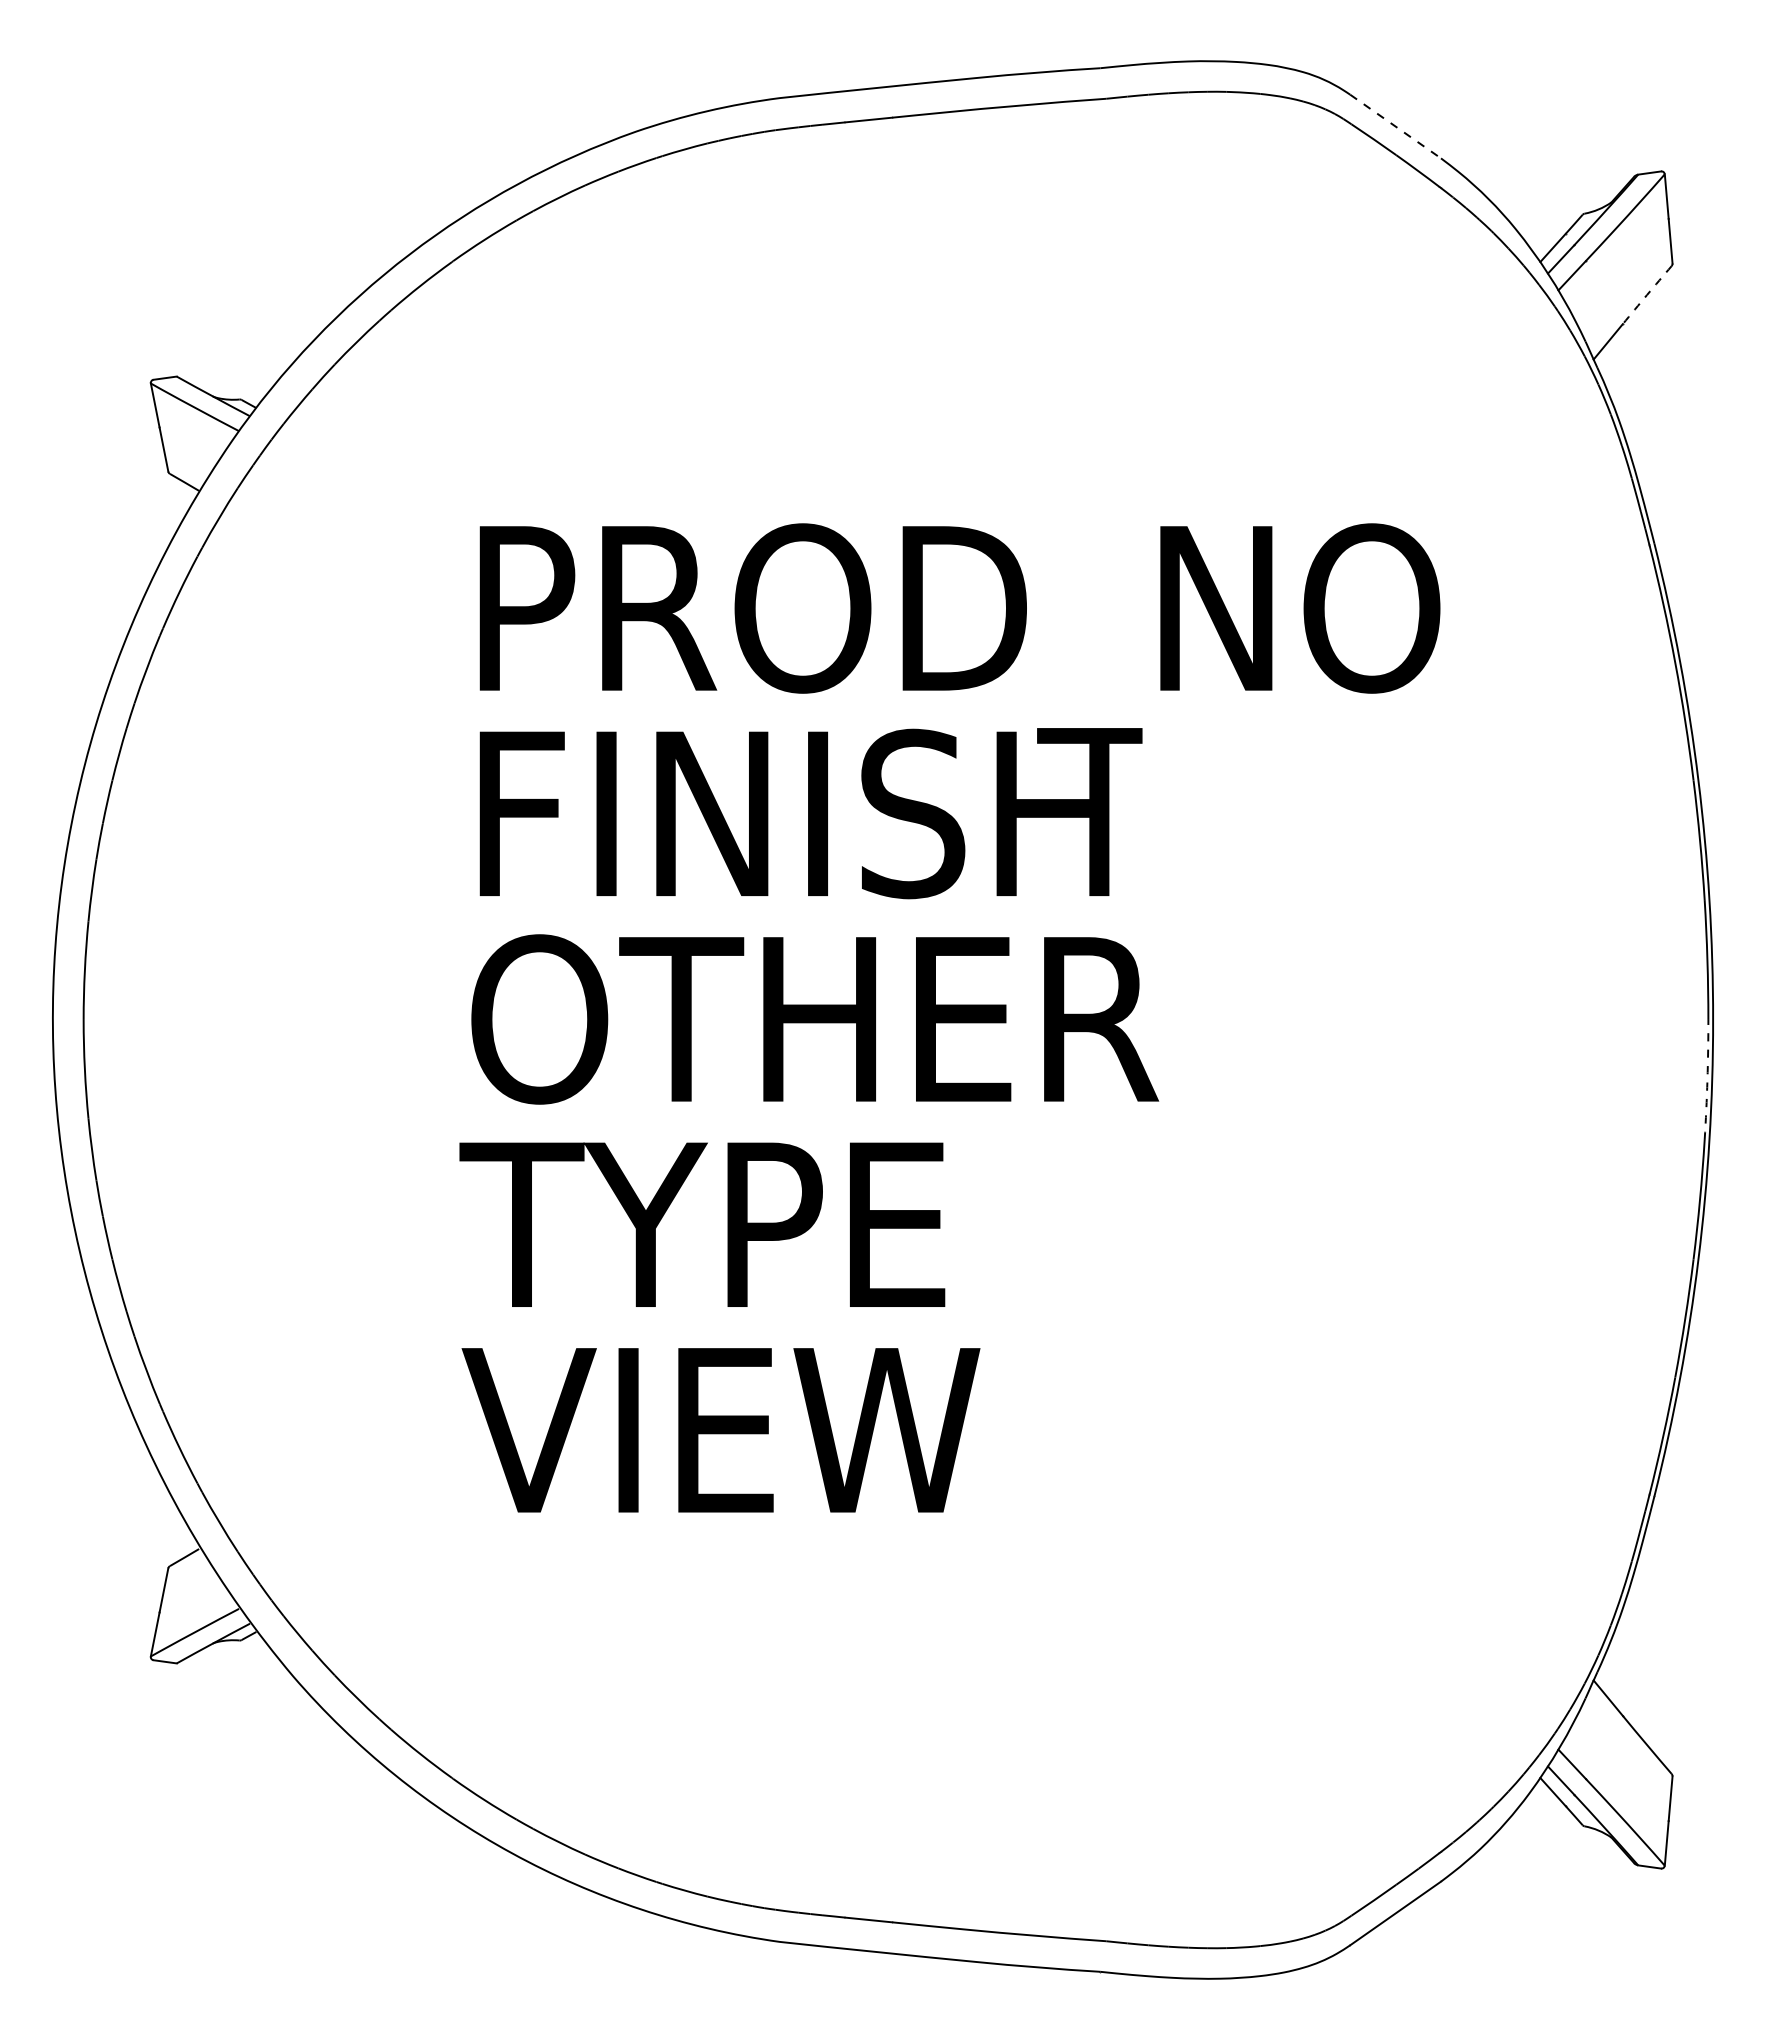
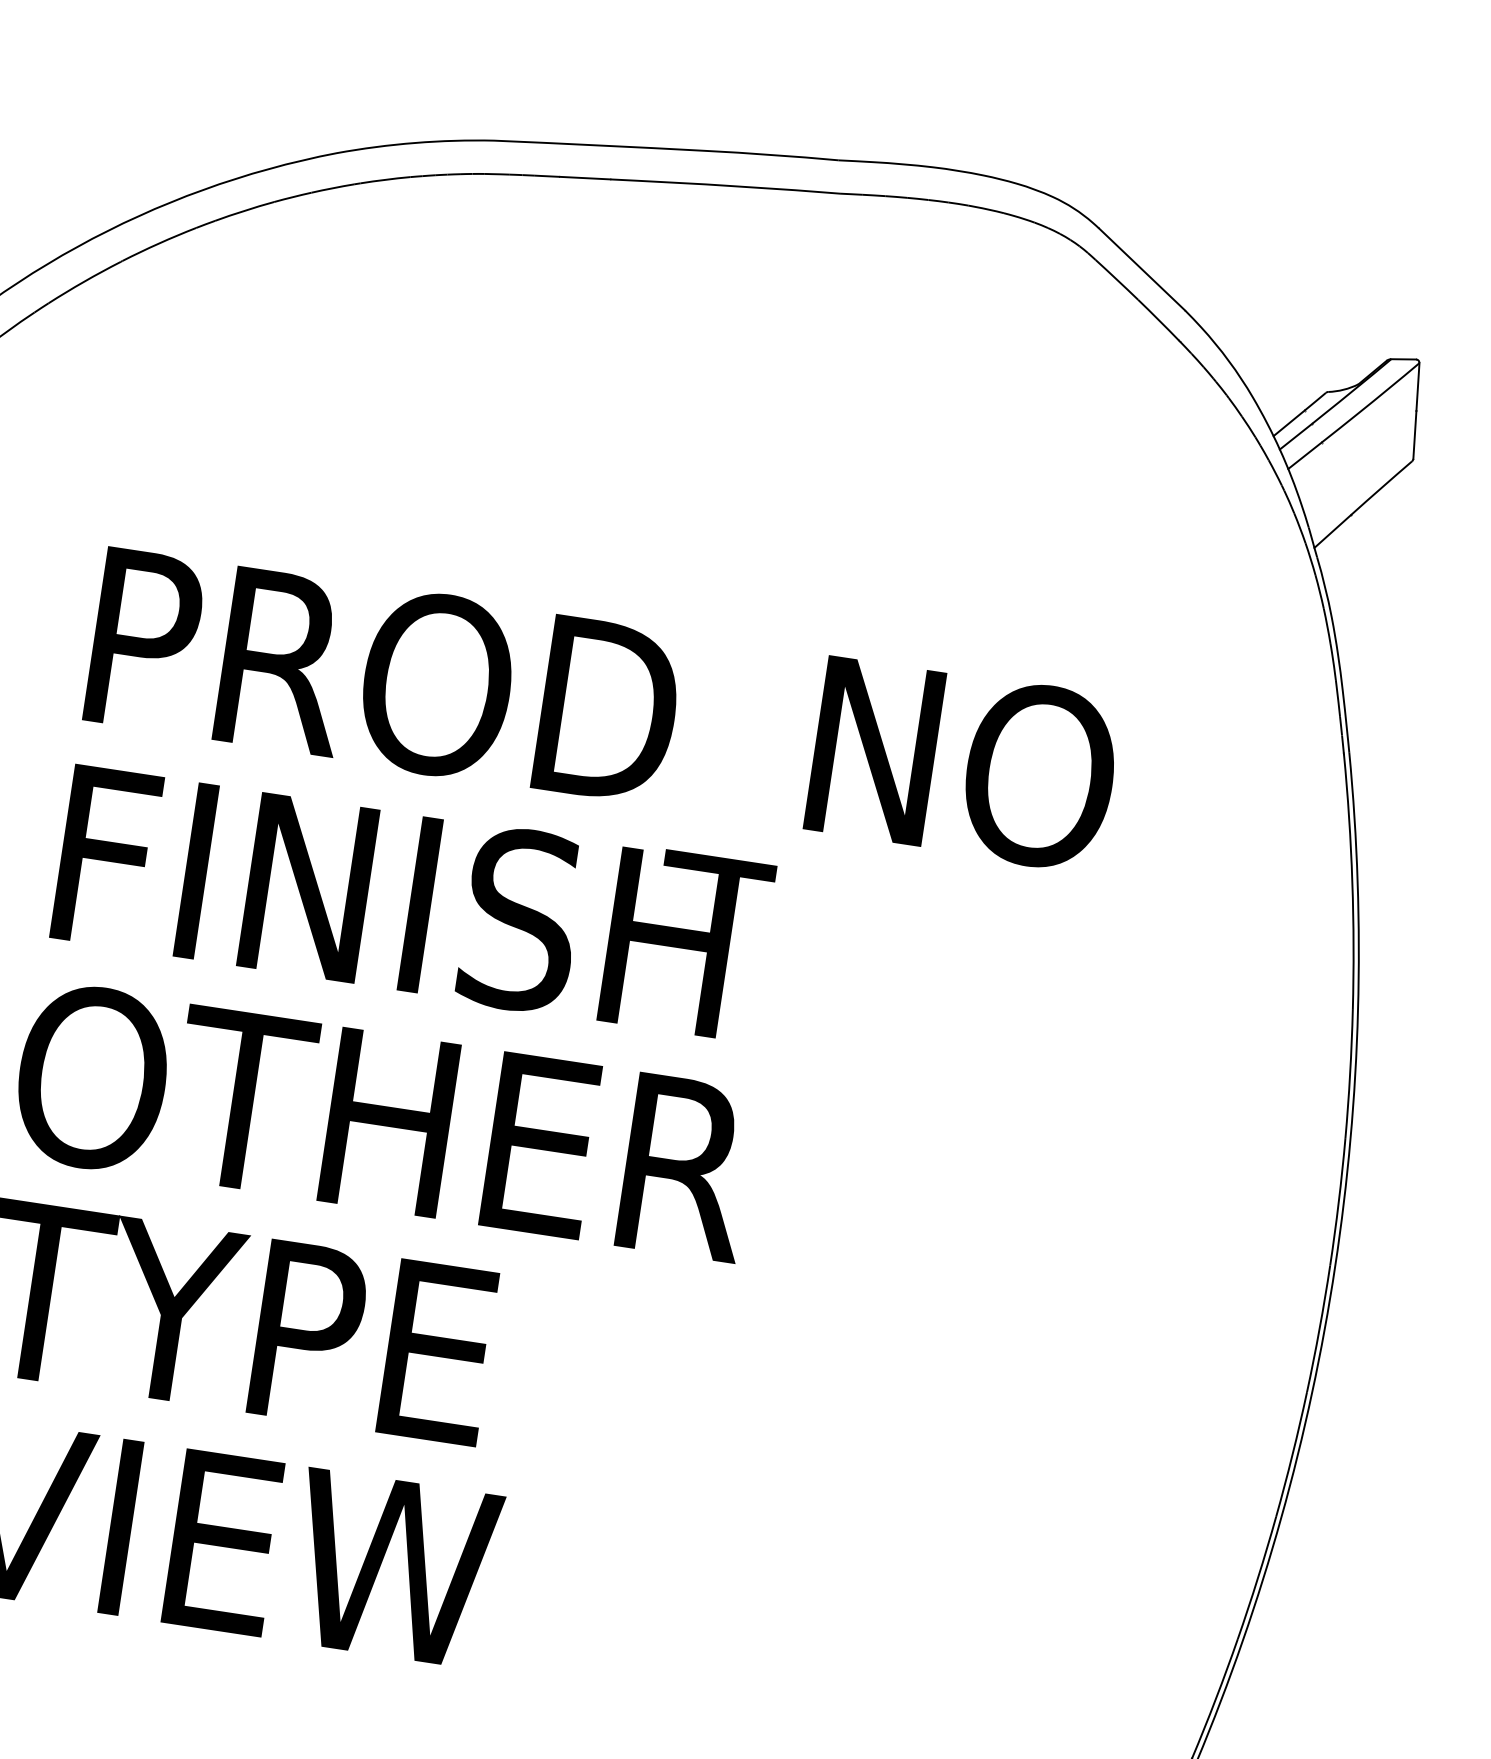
line: (1396, 126) -> (1142, 269), dashed -> solid
line: (1647, 295) -> (1381, 488), dashed -> solid
line: (1707, 1080) -> (1319, 1329), dashed -> solid

